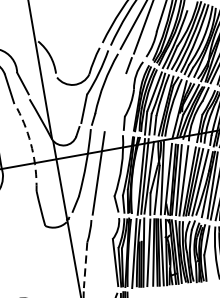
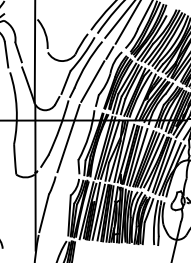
line: (114, 102) -> (92, 81), added
arc: (32, 149) -> (16, 108), dashed -> solid
line: (86, 265) -> (44, 213), dashed -> solid

